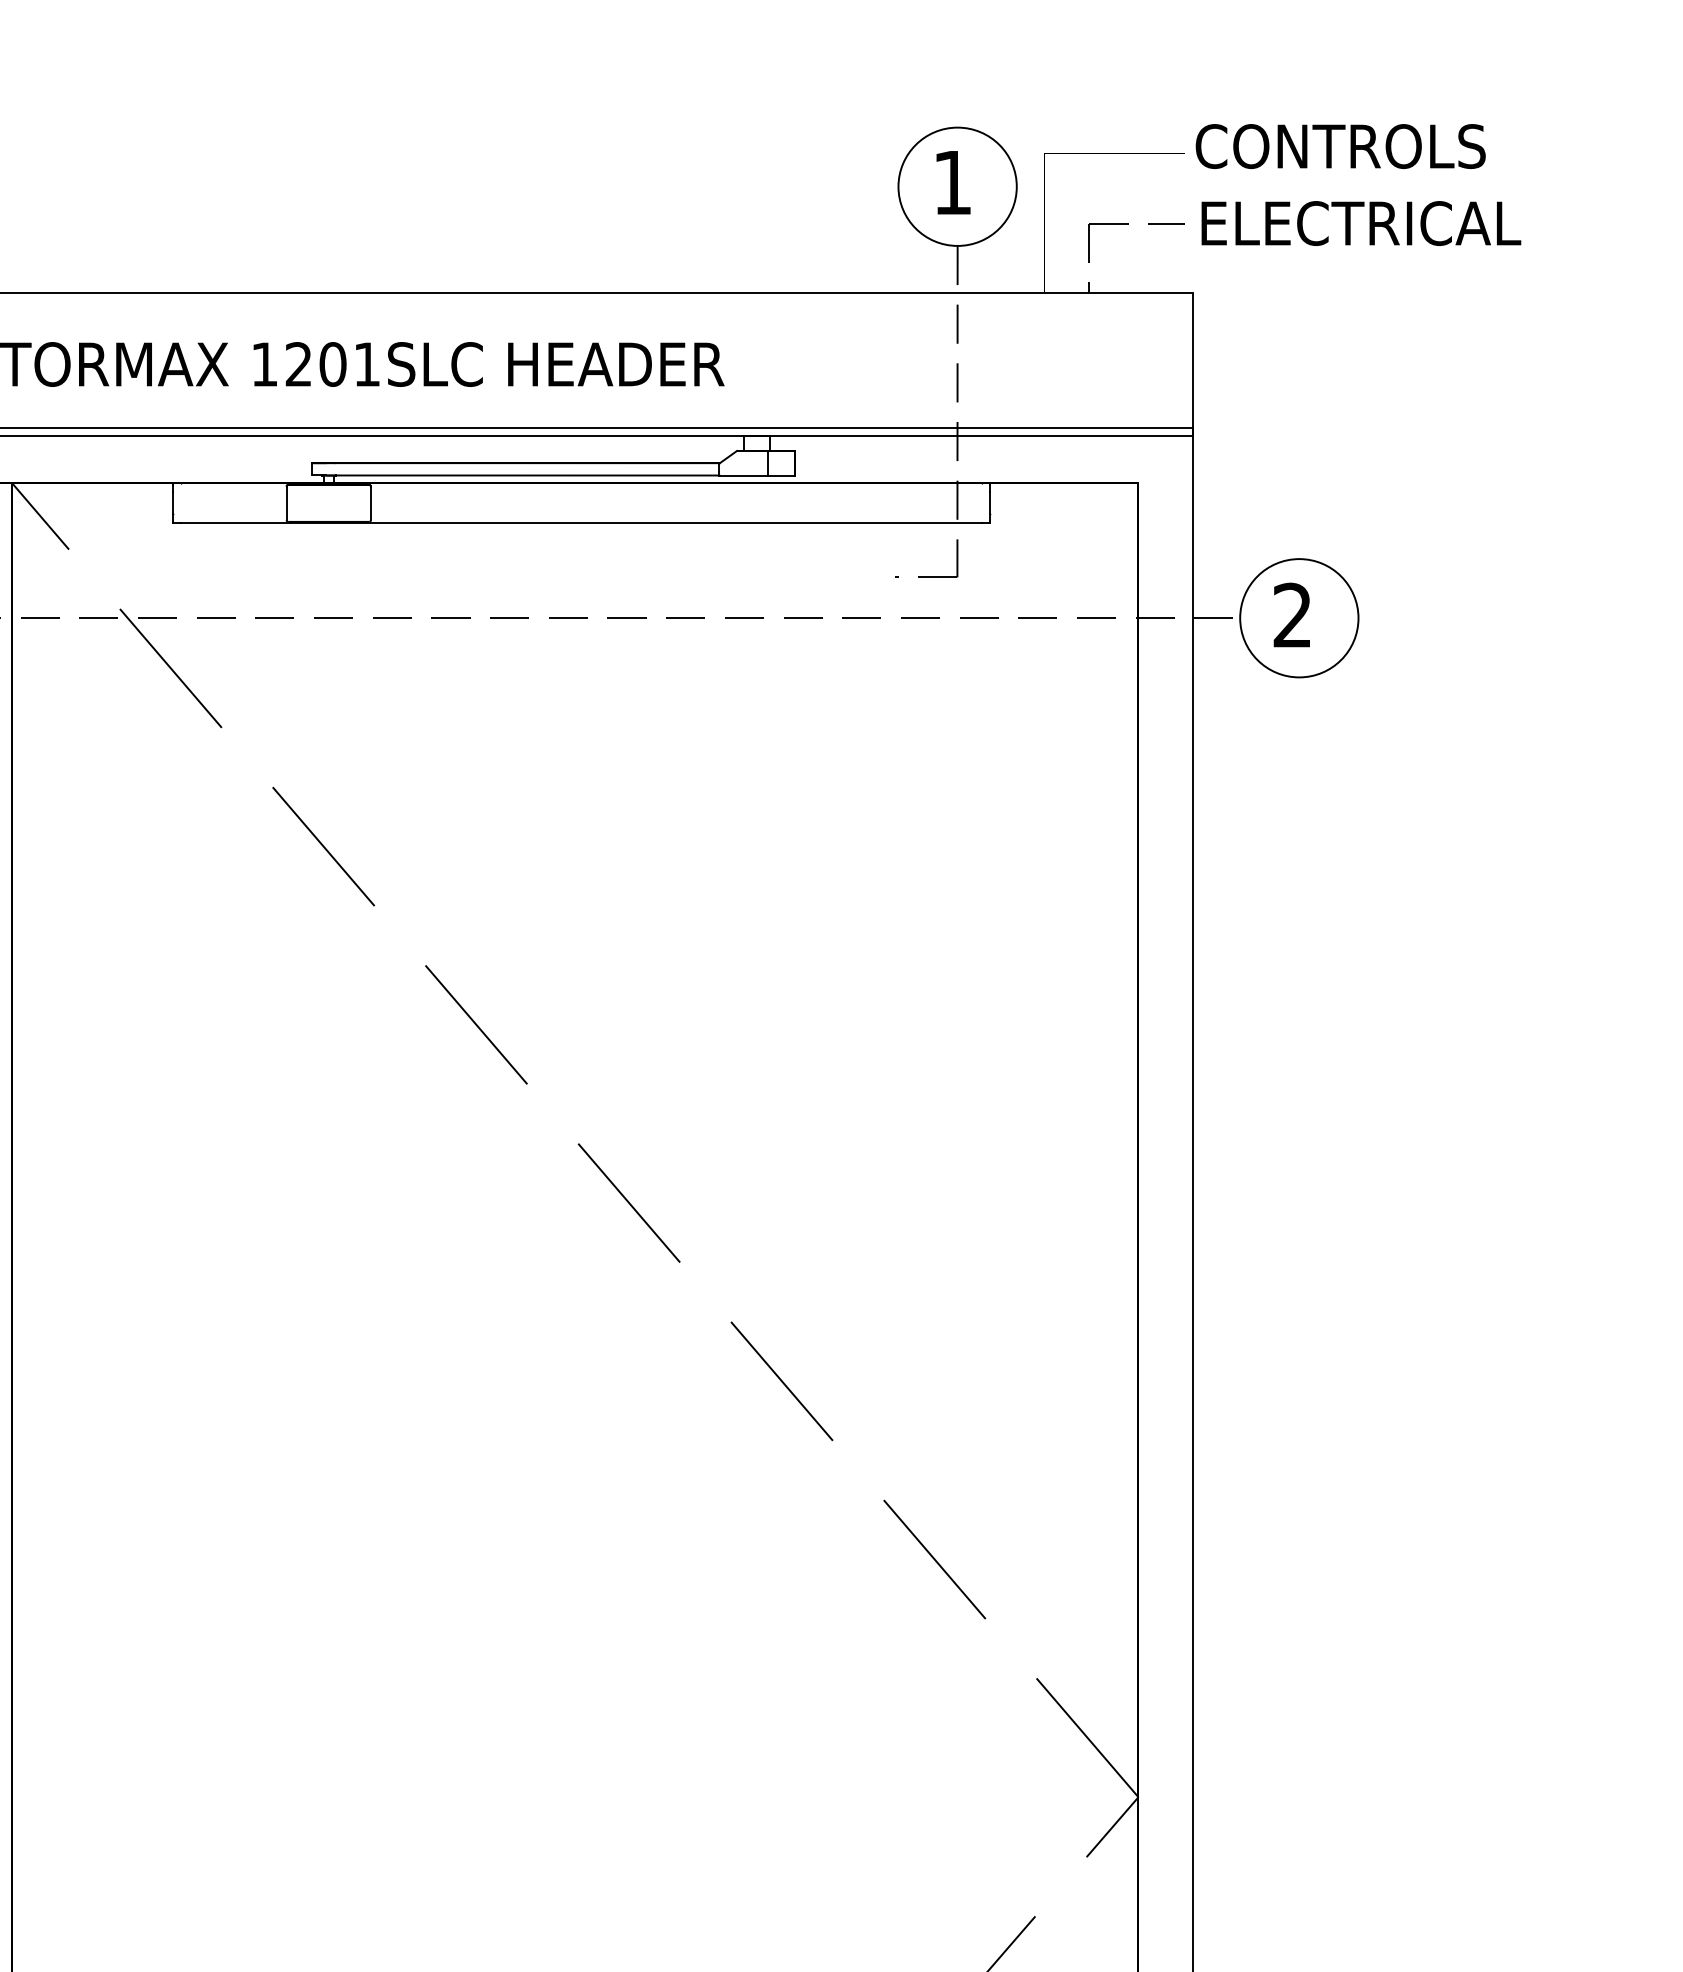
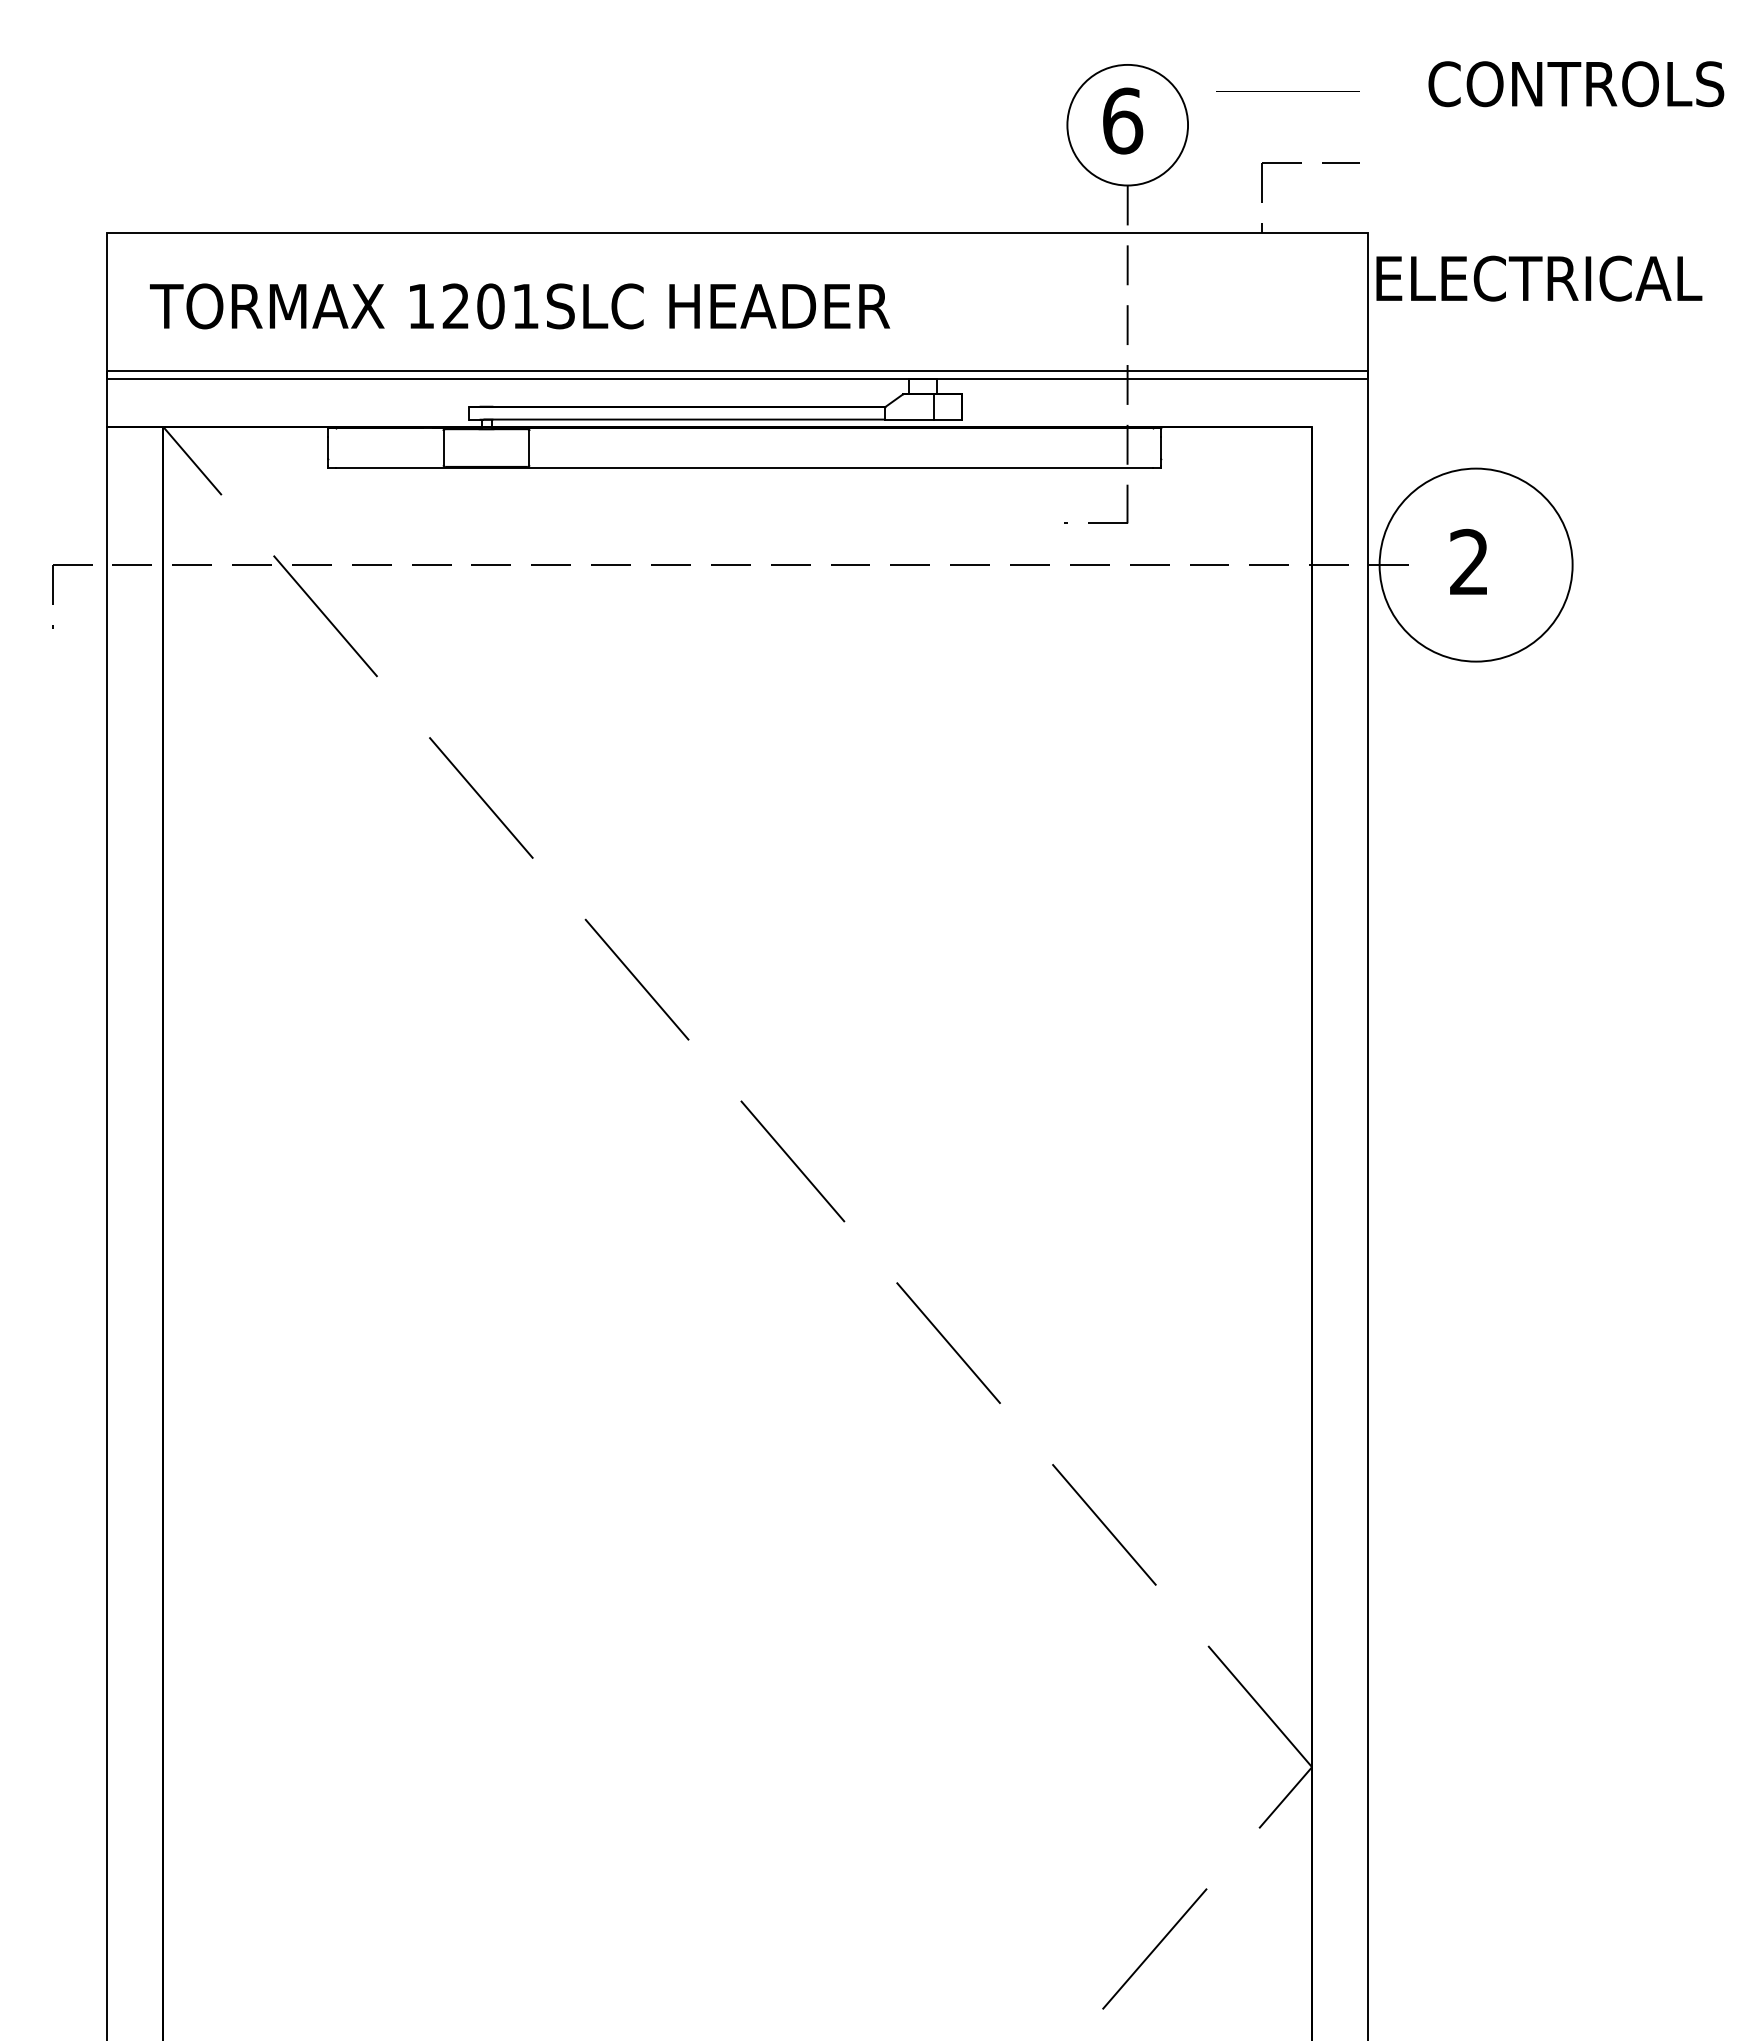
text: (1340, 146) -> (1576, 84), moved
text: (953, 182) -> (1123, 120), 1 -> 6
text: (1361, 223) -> (1539, 278), moved
circle: (1298, 617) -> (1475, 564), size x1.6

